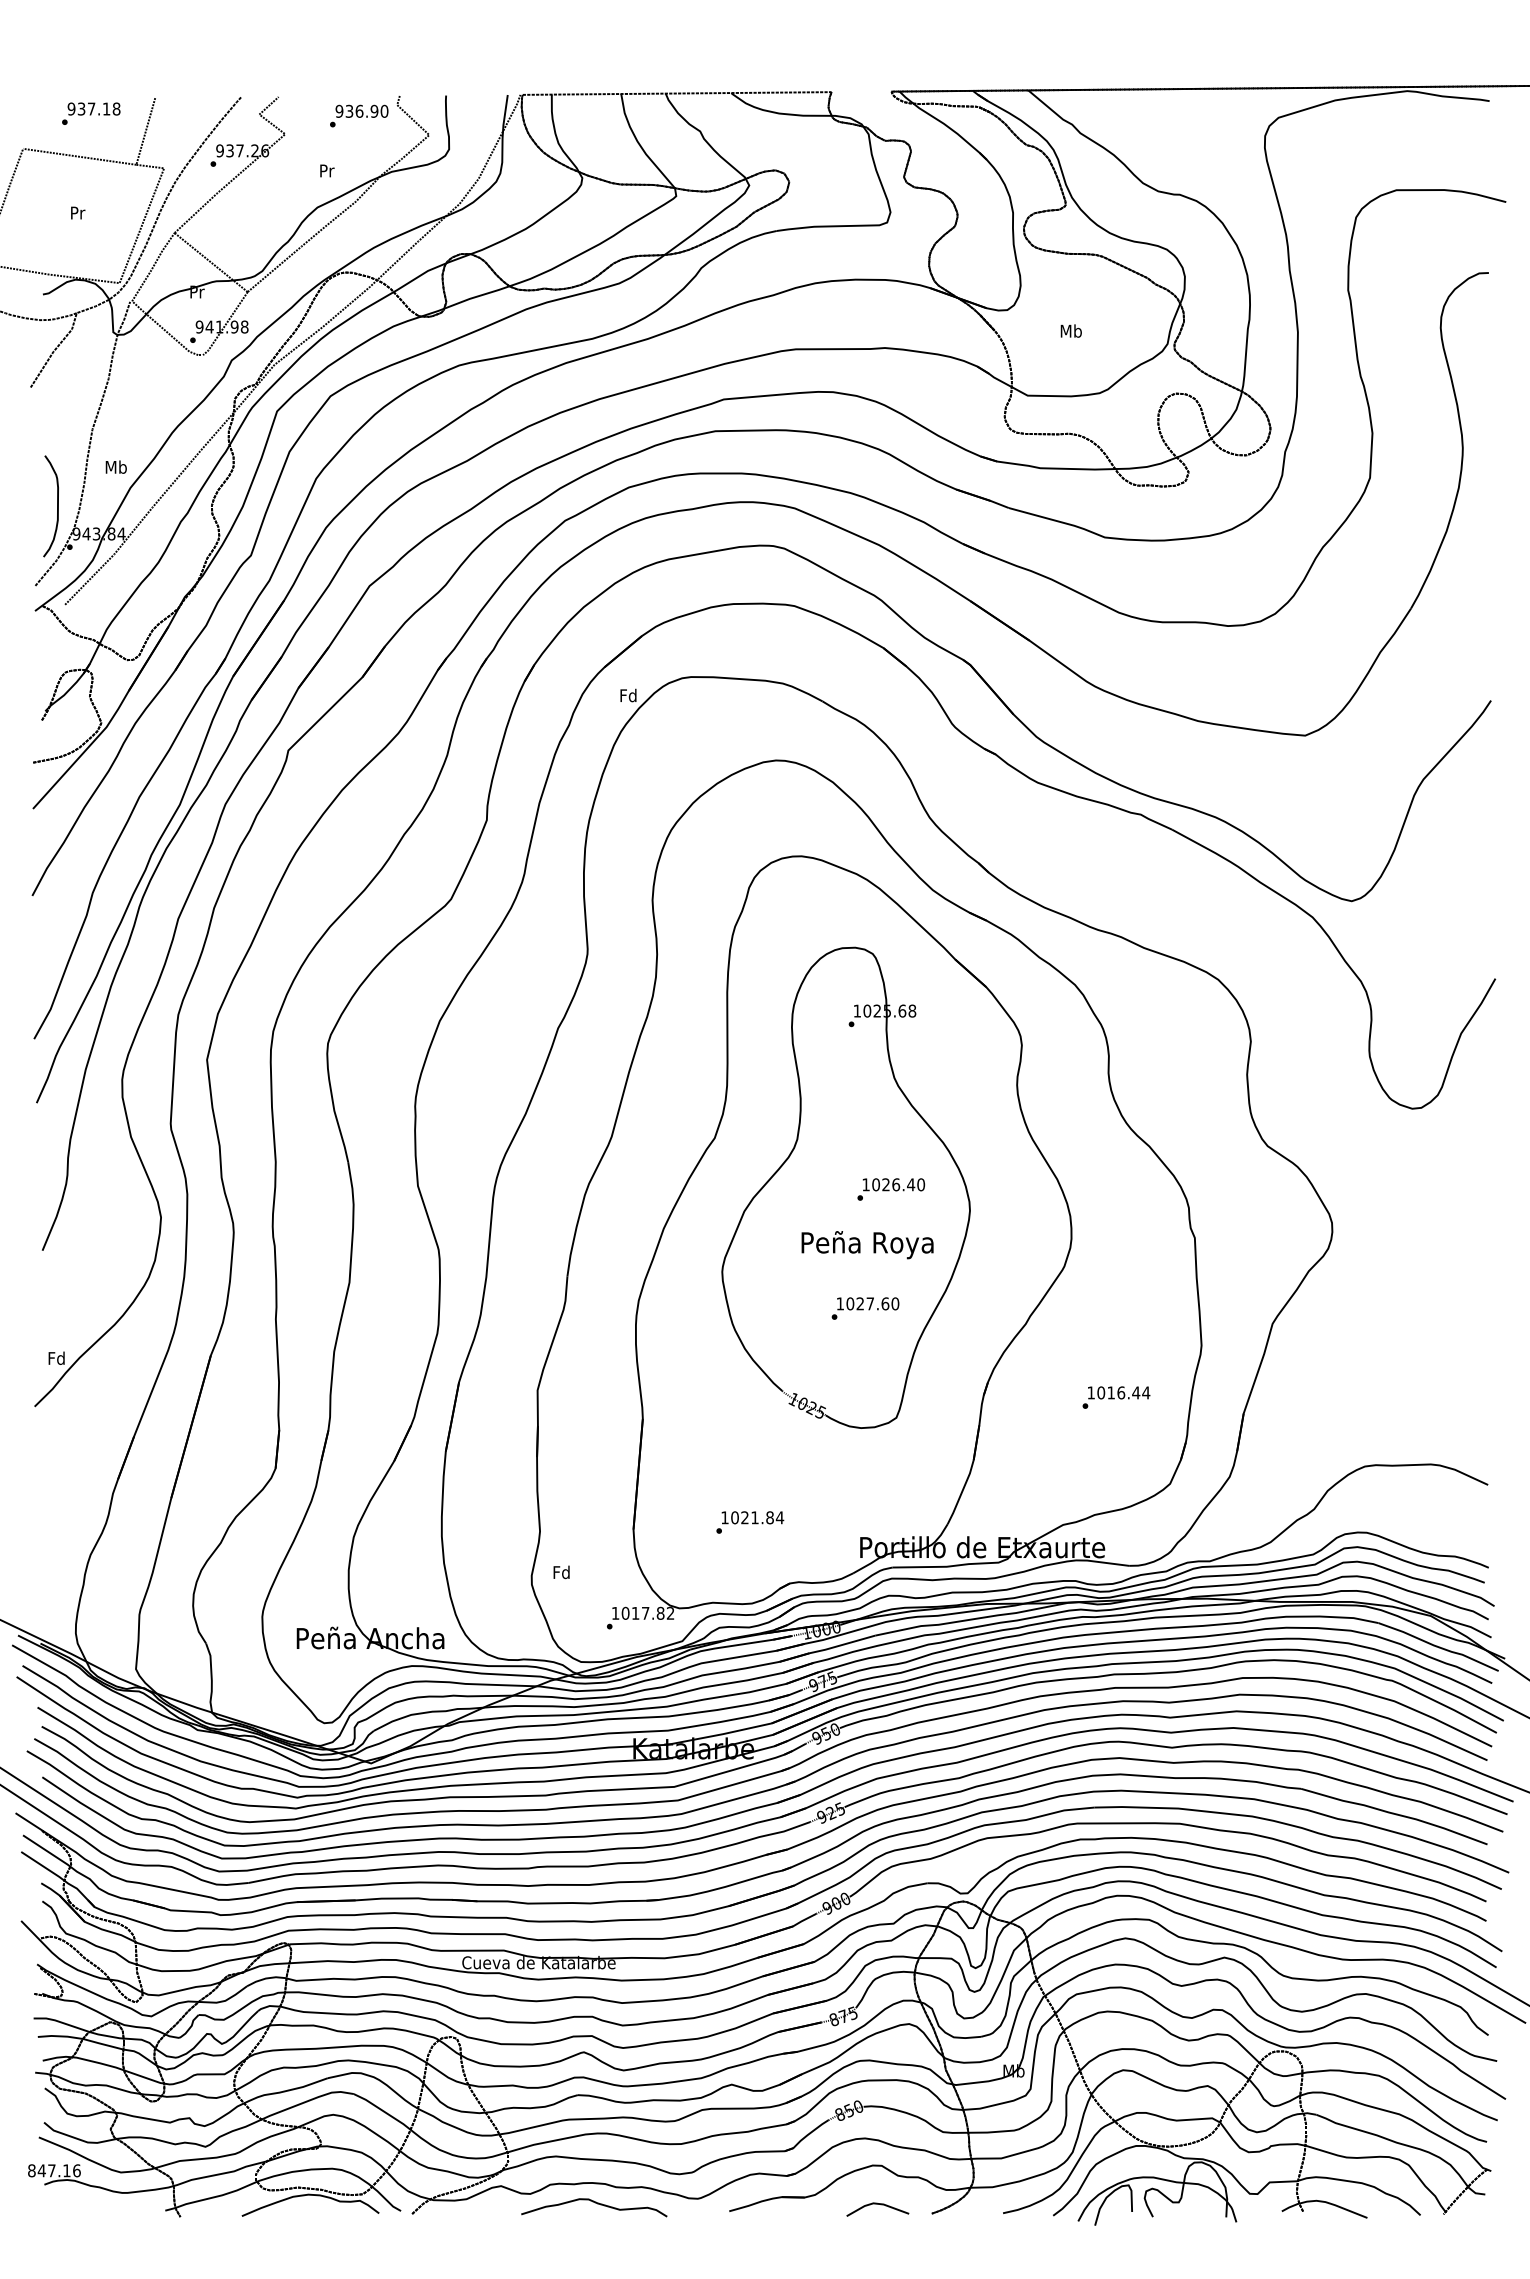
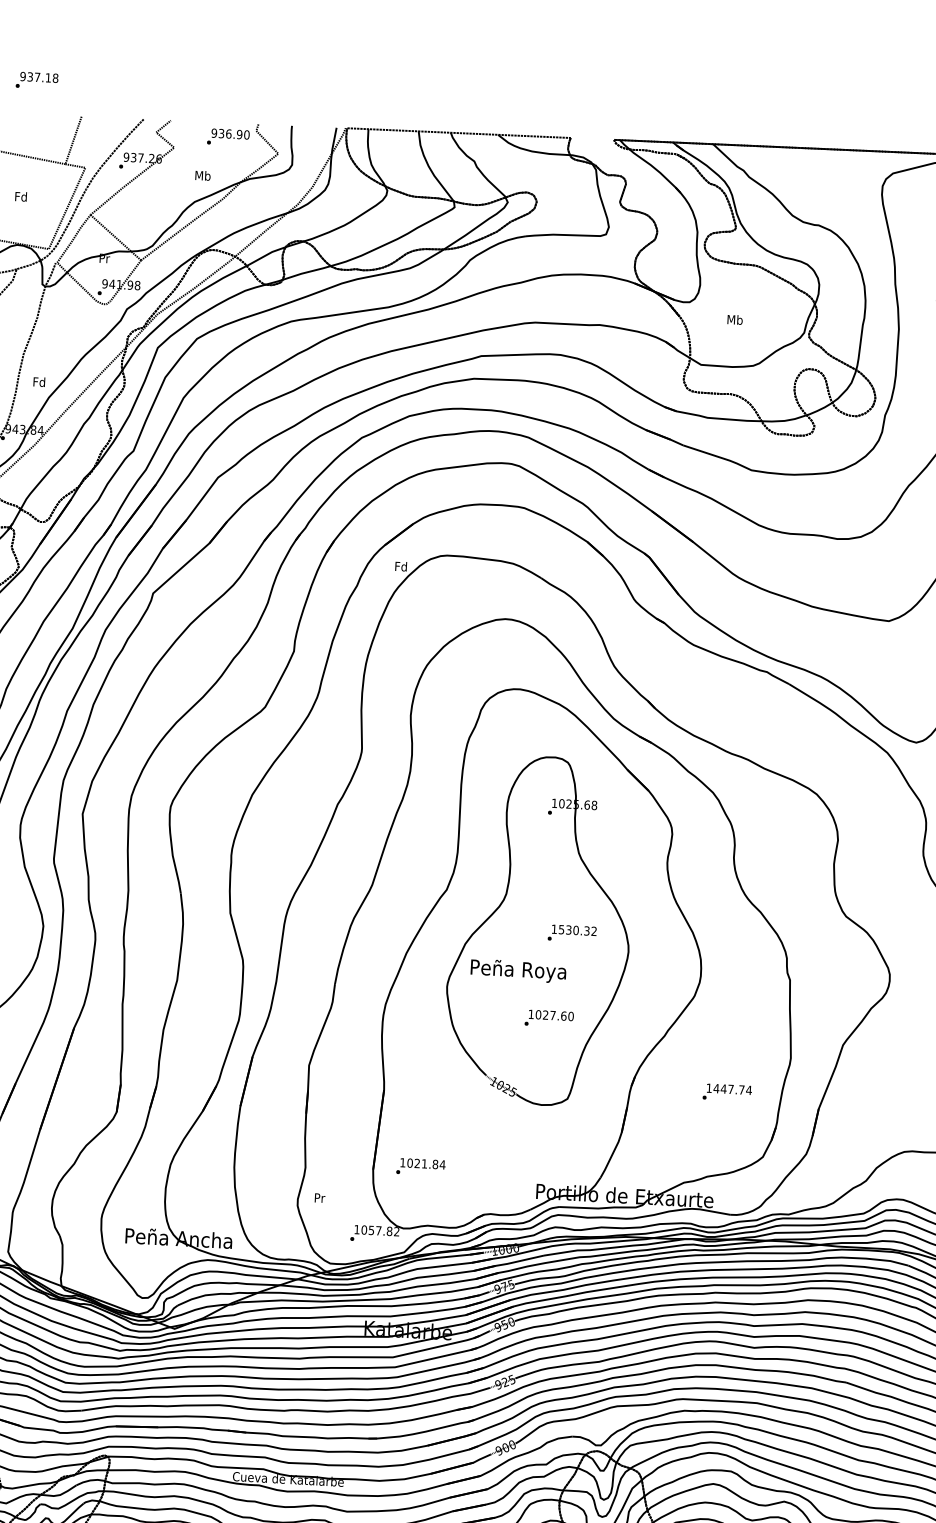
text: (91, 113) -> (37, 80), moved
text: (326, 170) -> (202, 175), Pr -> Mb
text: (77, 212) -> (21, 196), Pr -> Fd
text: (115, 466) -> (38, 381), Mb -> Fd
text: (898, 1184) -> (577, 930), 1026.40 -> 1530.32
text: (867, 1245) -> (518, 971), moved
text: (1118, 1392) -> (729, 1089), 1016.44 -> 1447.74
text: (750, 1522) -> (421, 1167), moved
text: (561, 1572) -> (319, 1198), Fd -> Pr
text: (635, 1613) -> (371, 1230), 1017.82 -> 1057.82

